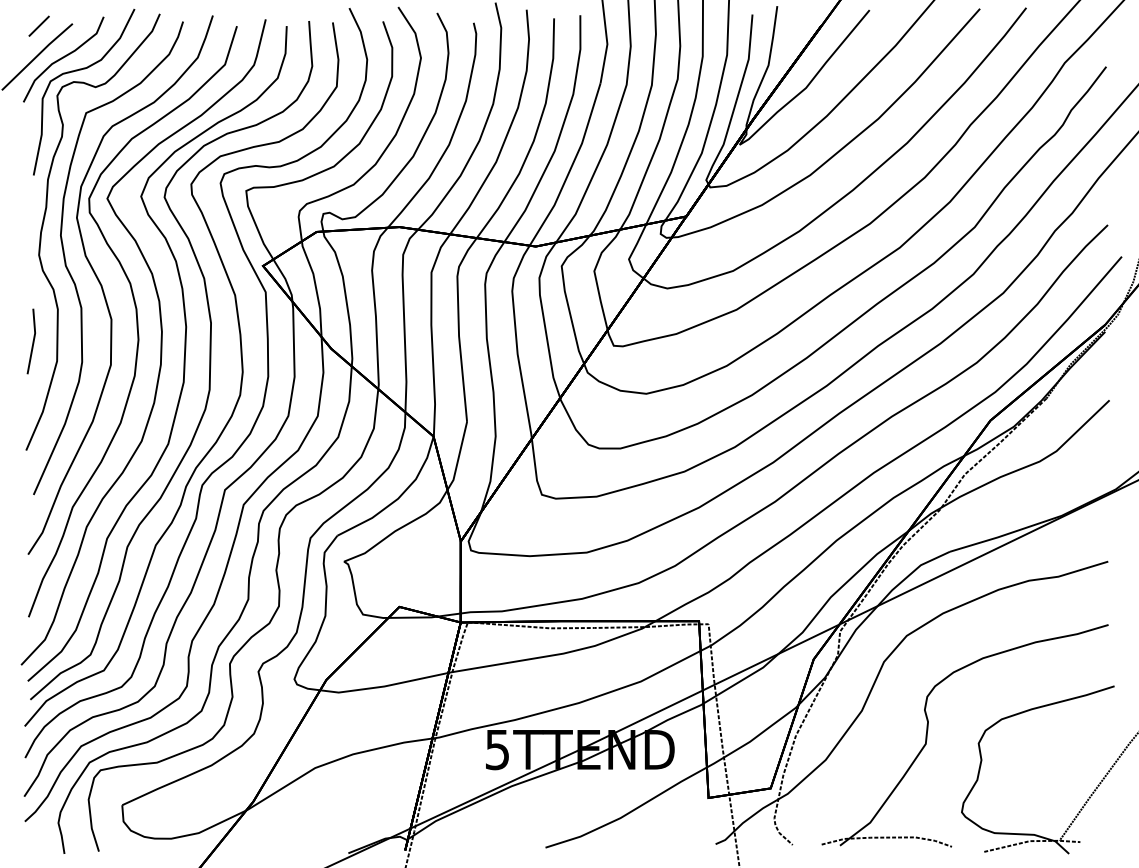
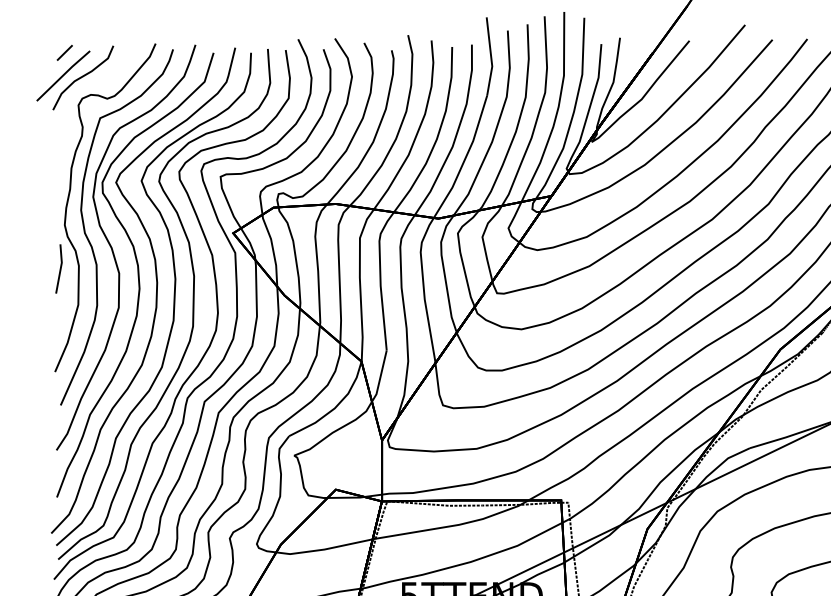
curve: (77, 71) -> (93, 86), removed
line: (32, 341) -> (59, 268), moved

